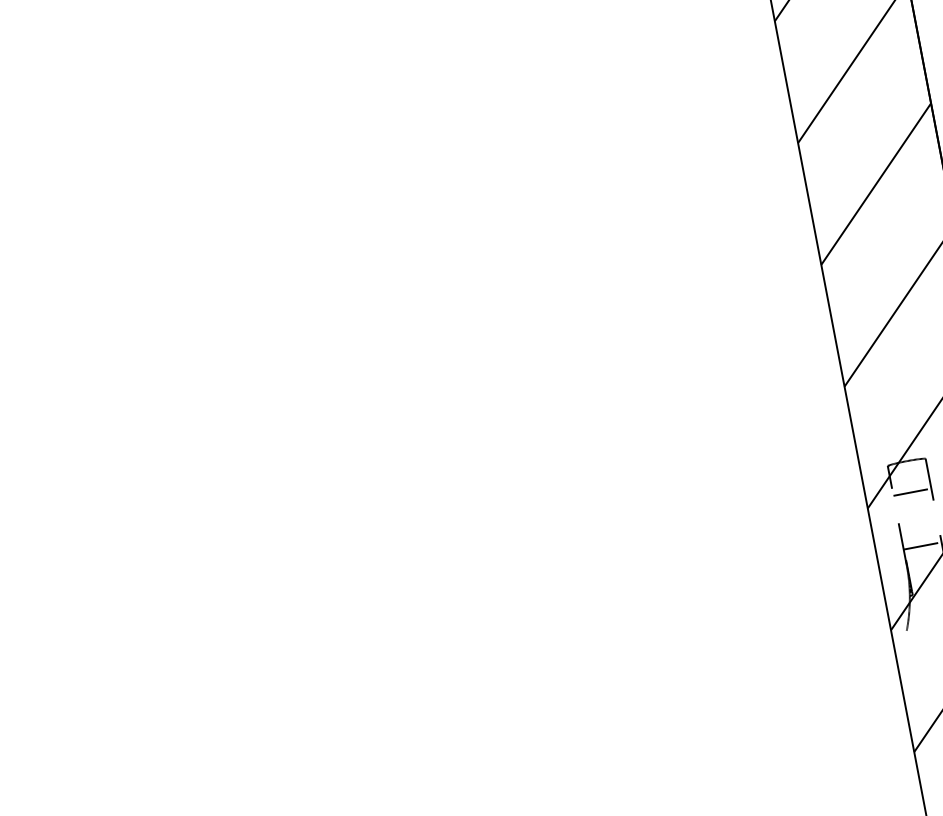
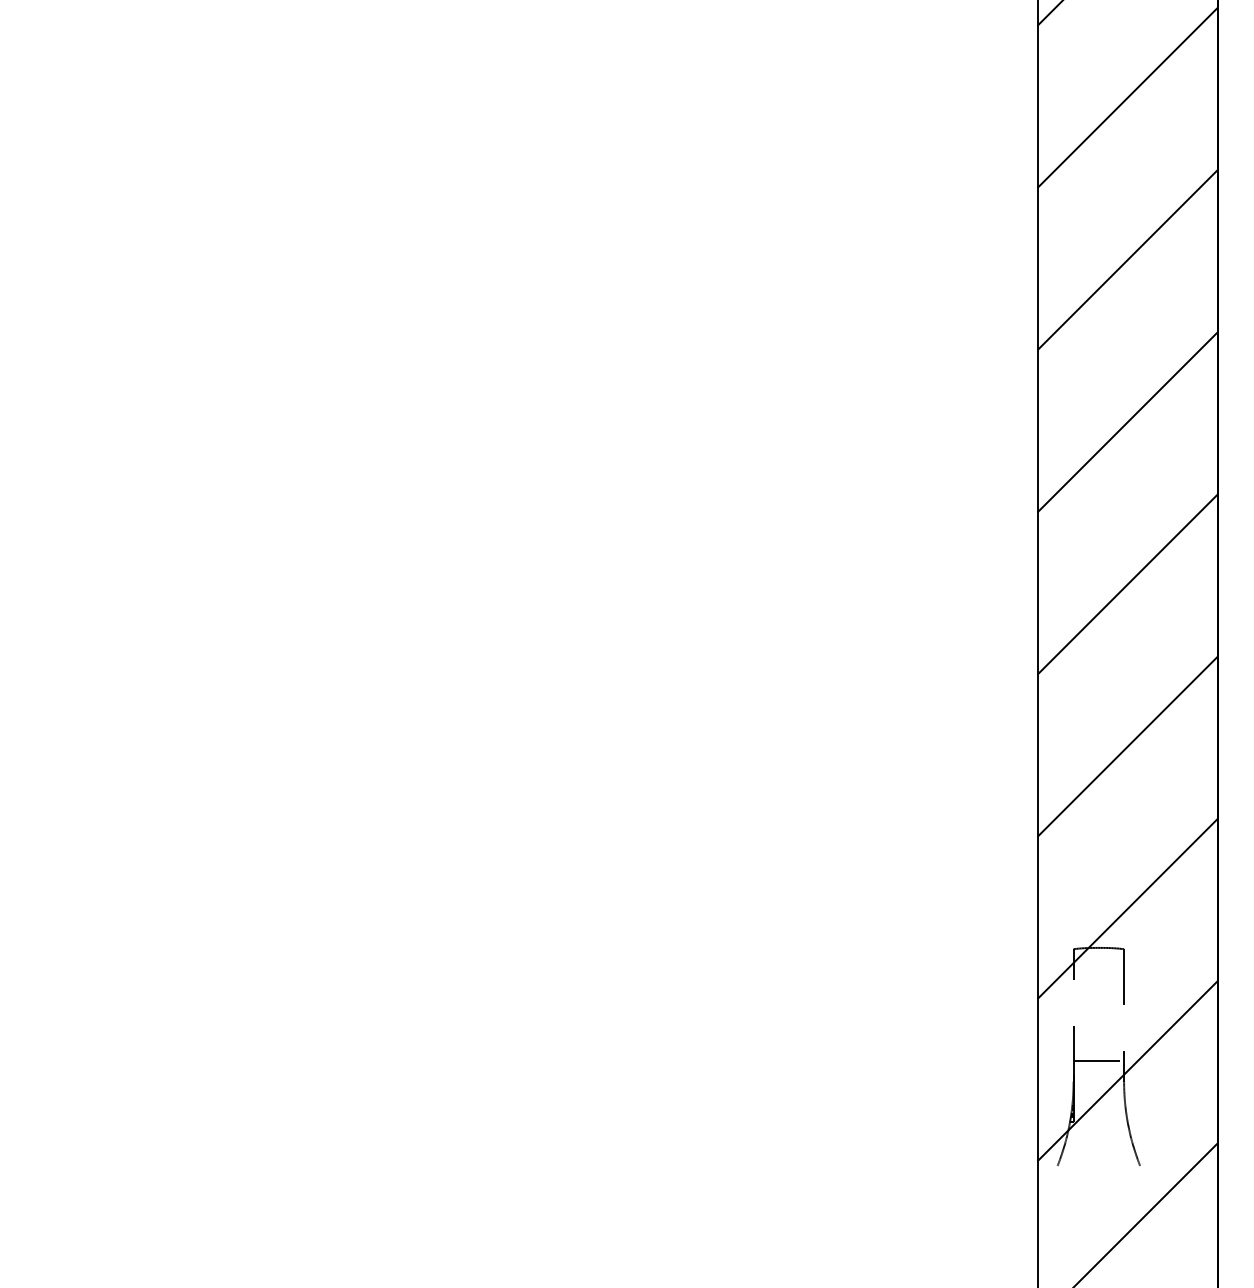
line: (912, 492) -> (1098, 989), removed

